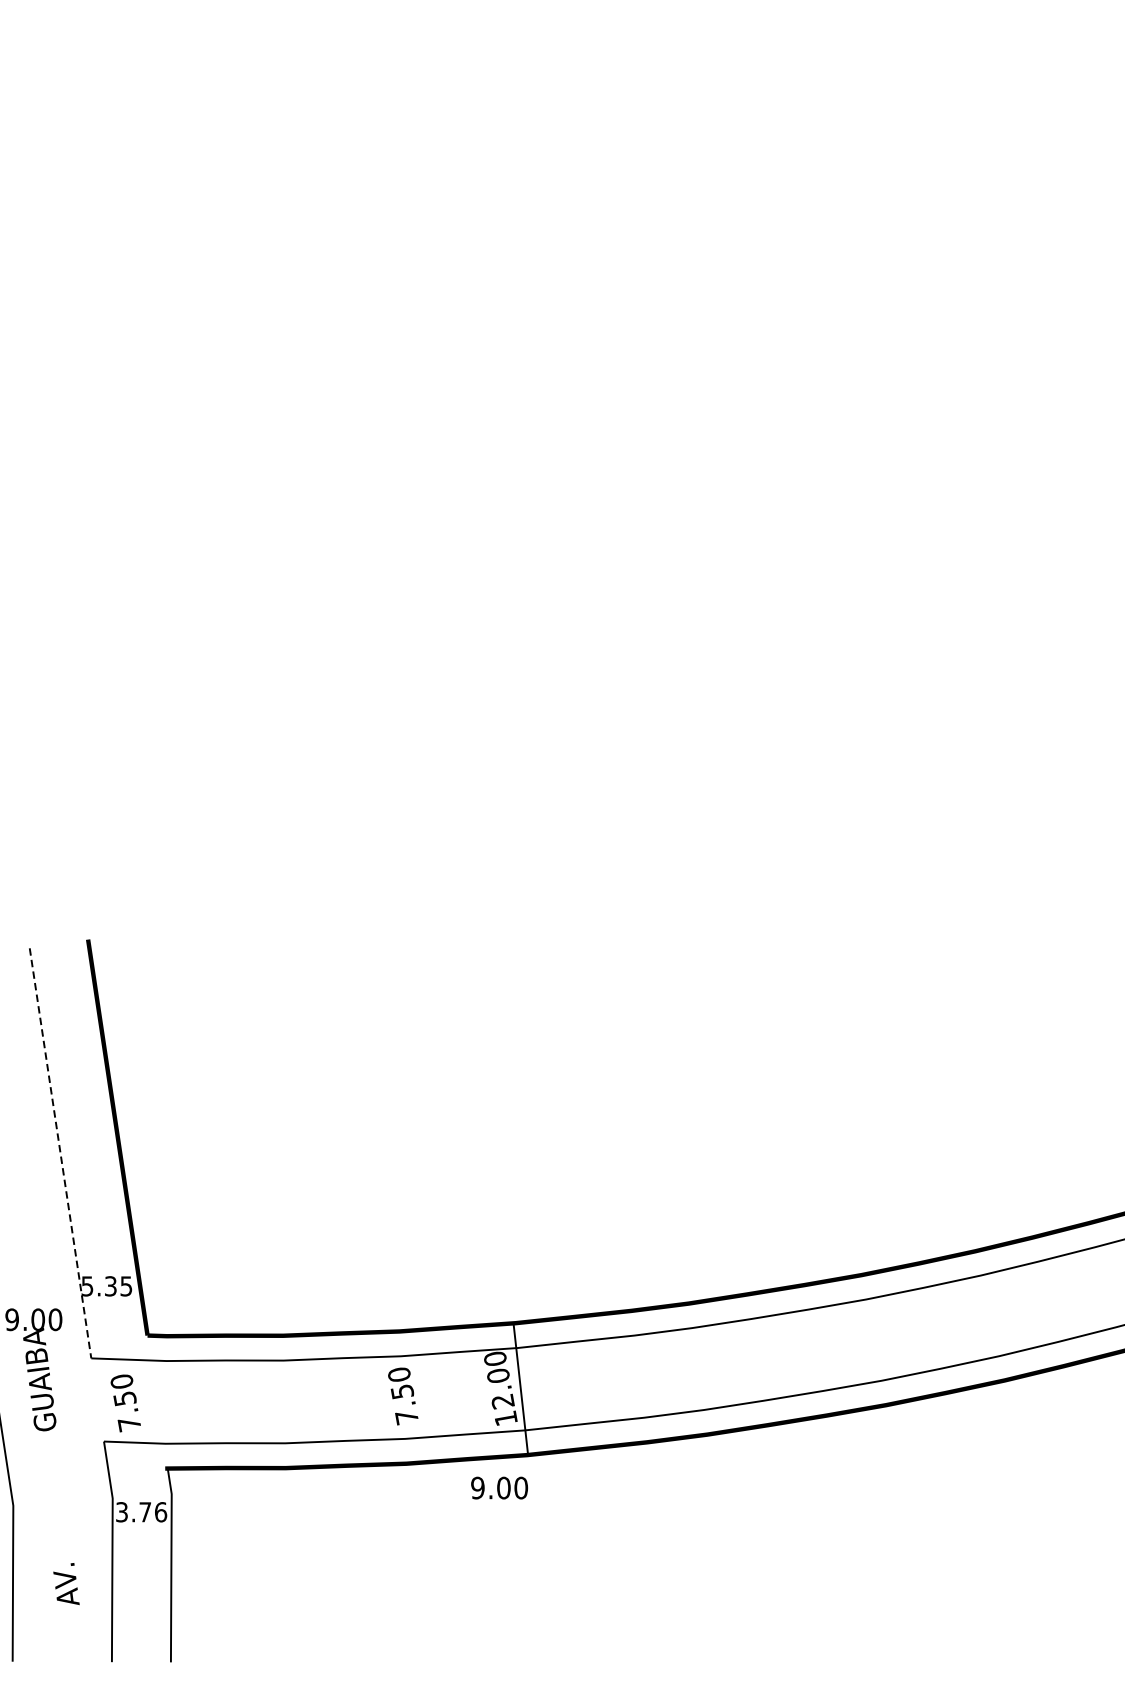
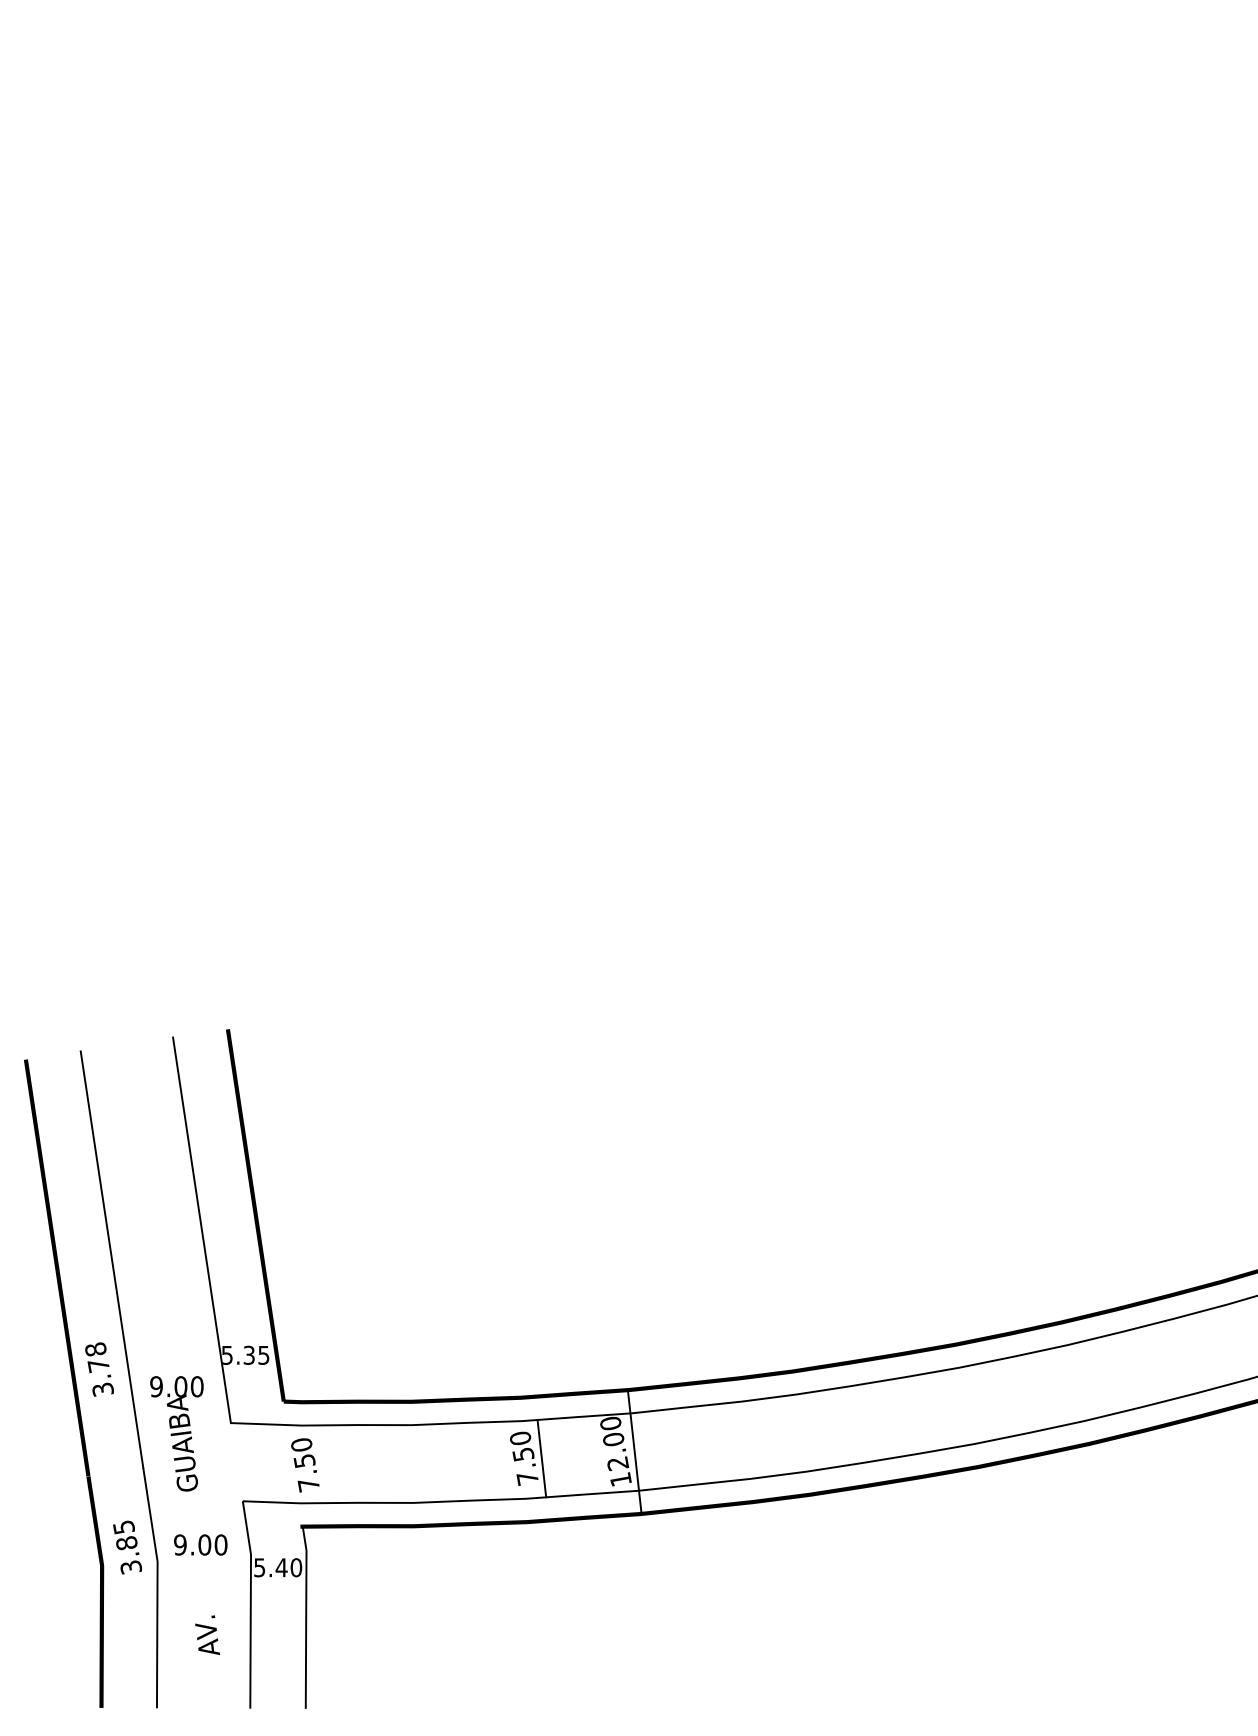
line: (60, 1153) -> (201, 1230), dashed -> solid
line: (421, 1396) -> (541, 1458), added
text: (125, 1403) -> (305, 1465), moved
text: (499, 1487) -> (200, 1544), moved
text: (141, 1511) -> (278, 1567), 3.76 -> 5.40

